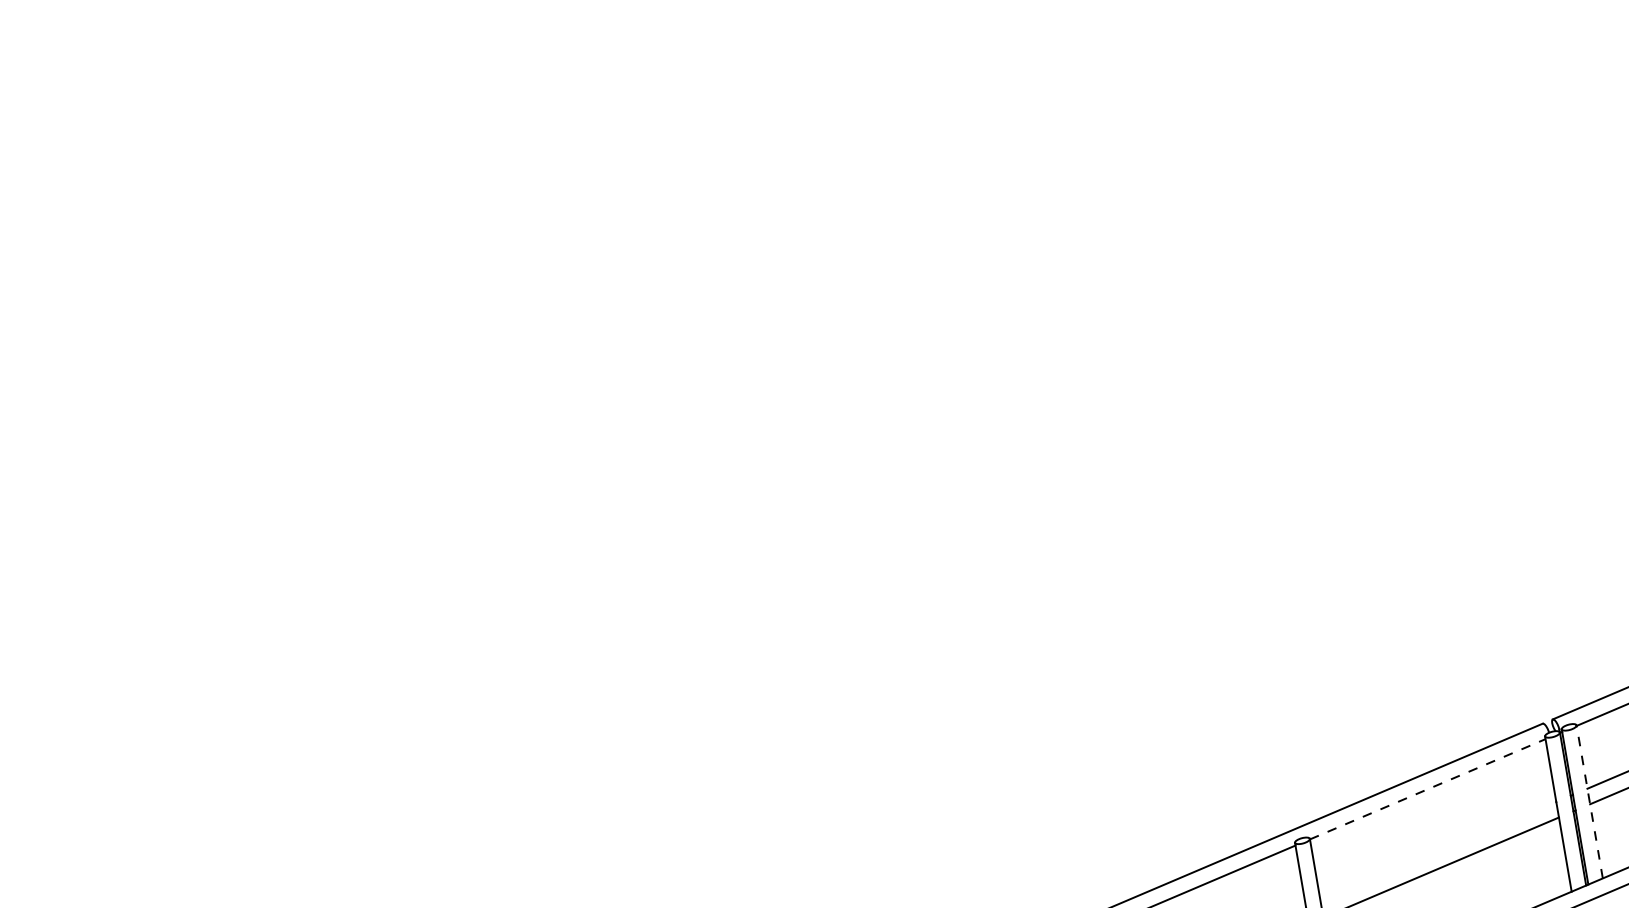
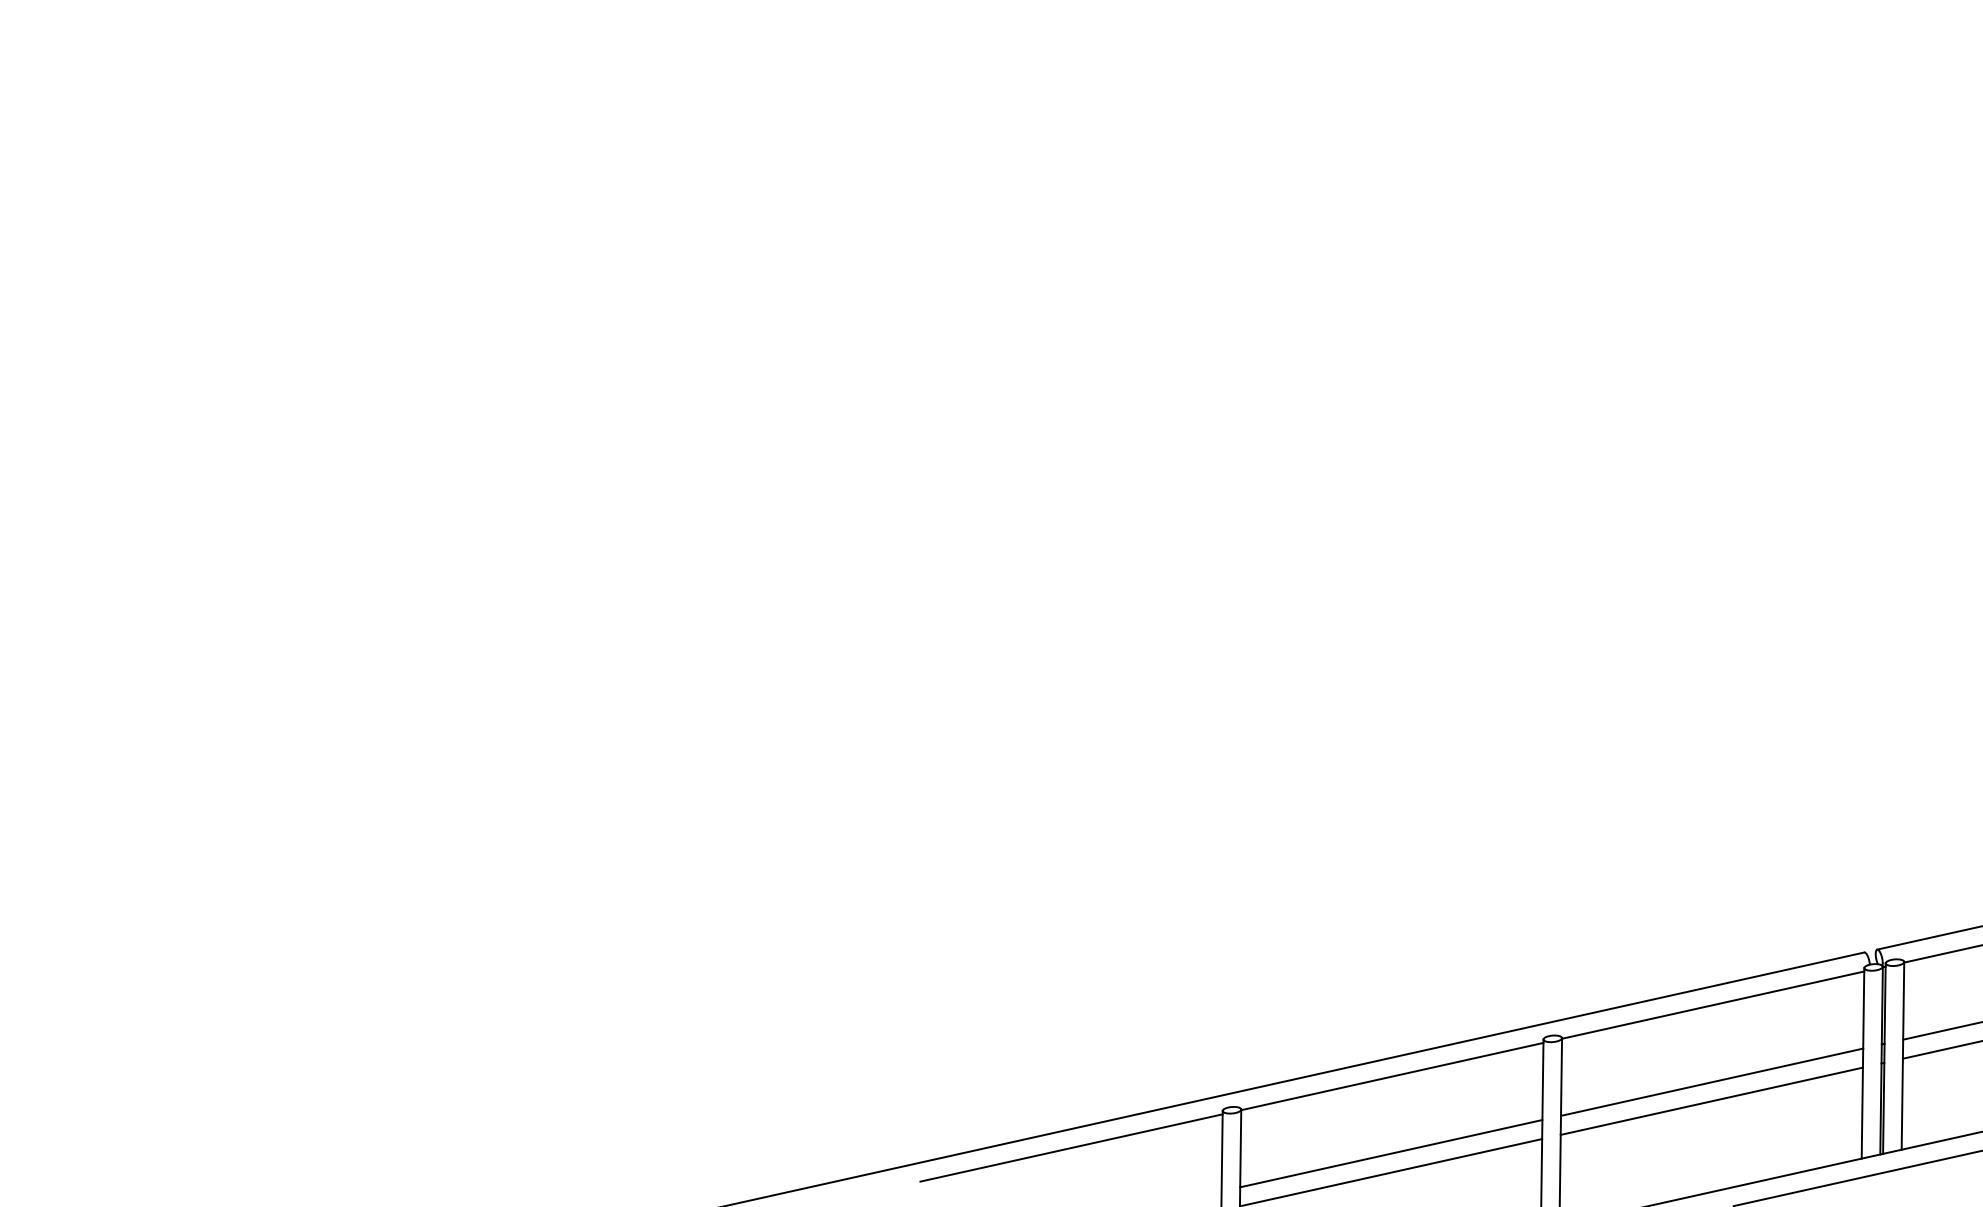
line: (1428, 789) -> (1713, 1005), dashed -> solid
line: (1589, 801) -> (1902, 1055), dashed -> solid
line: (1438, 851) -> (1712, 1081), added

